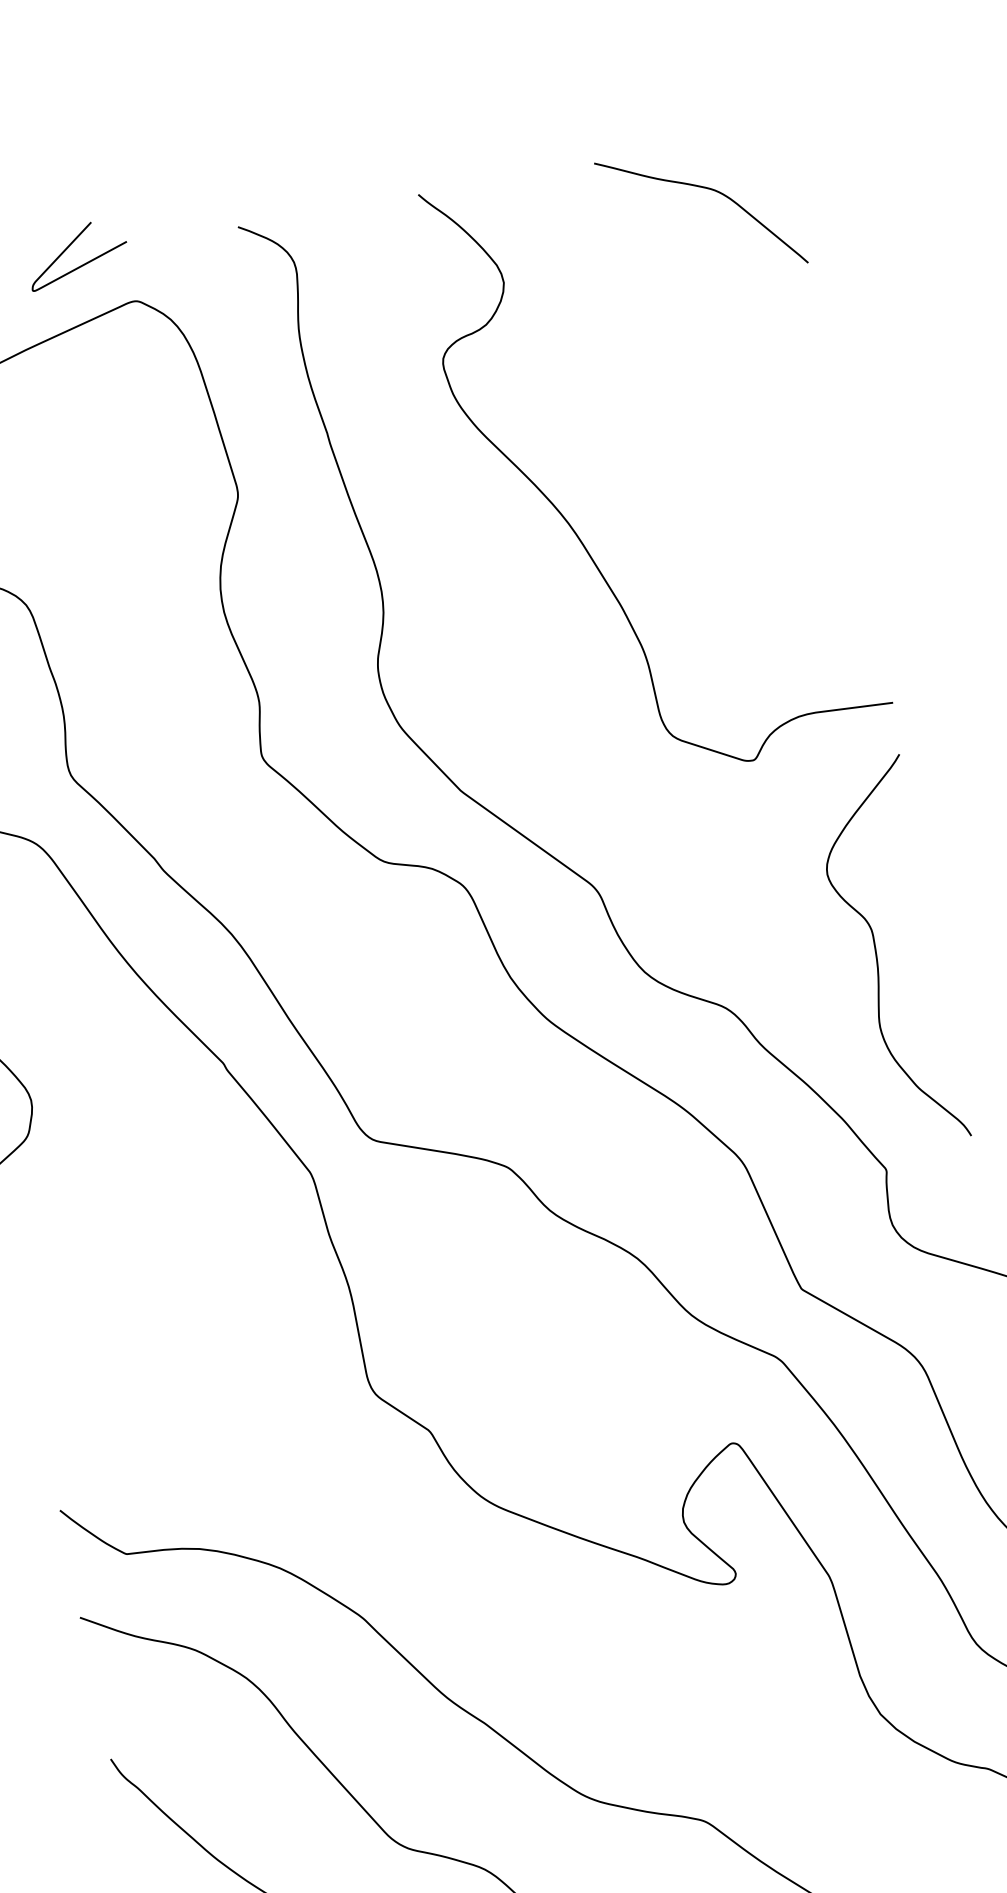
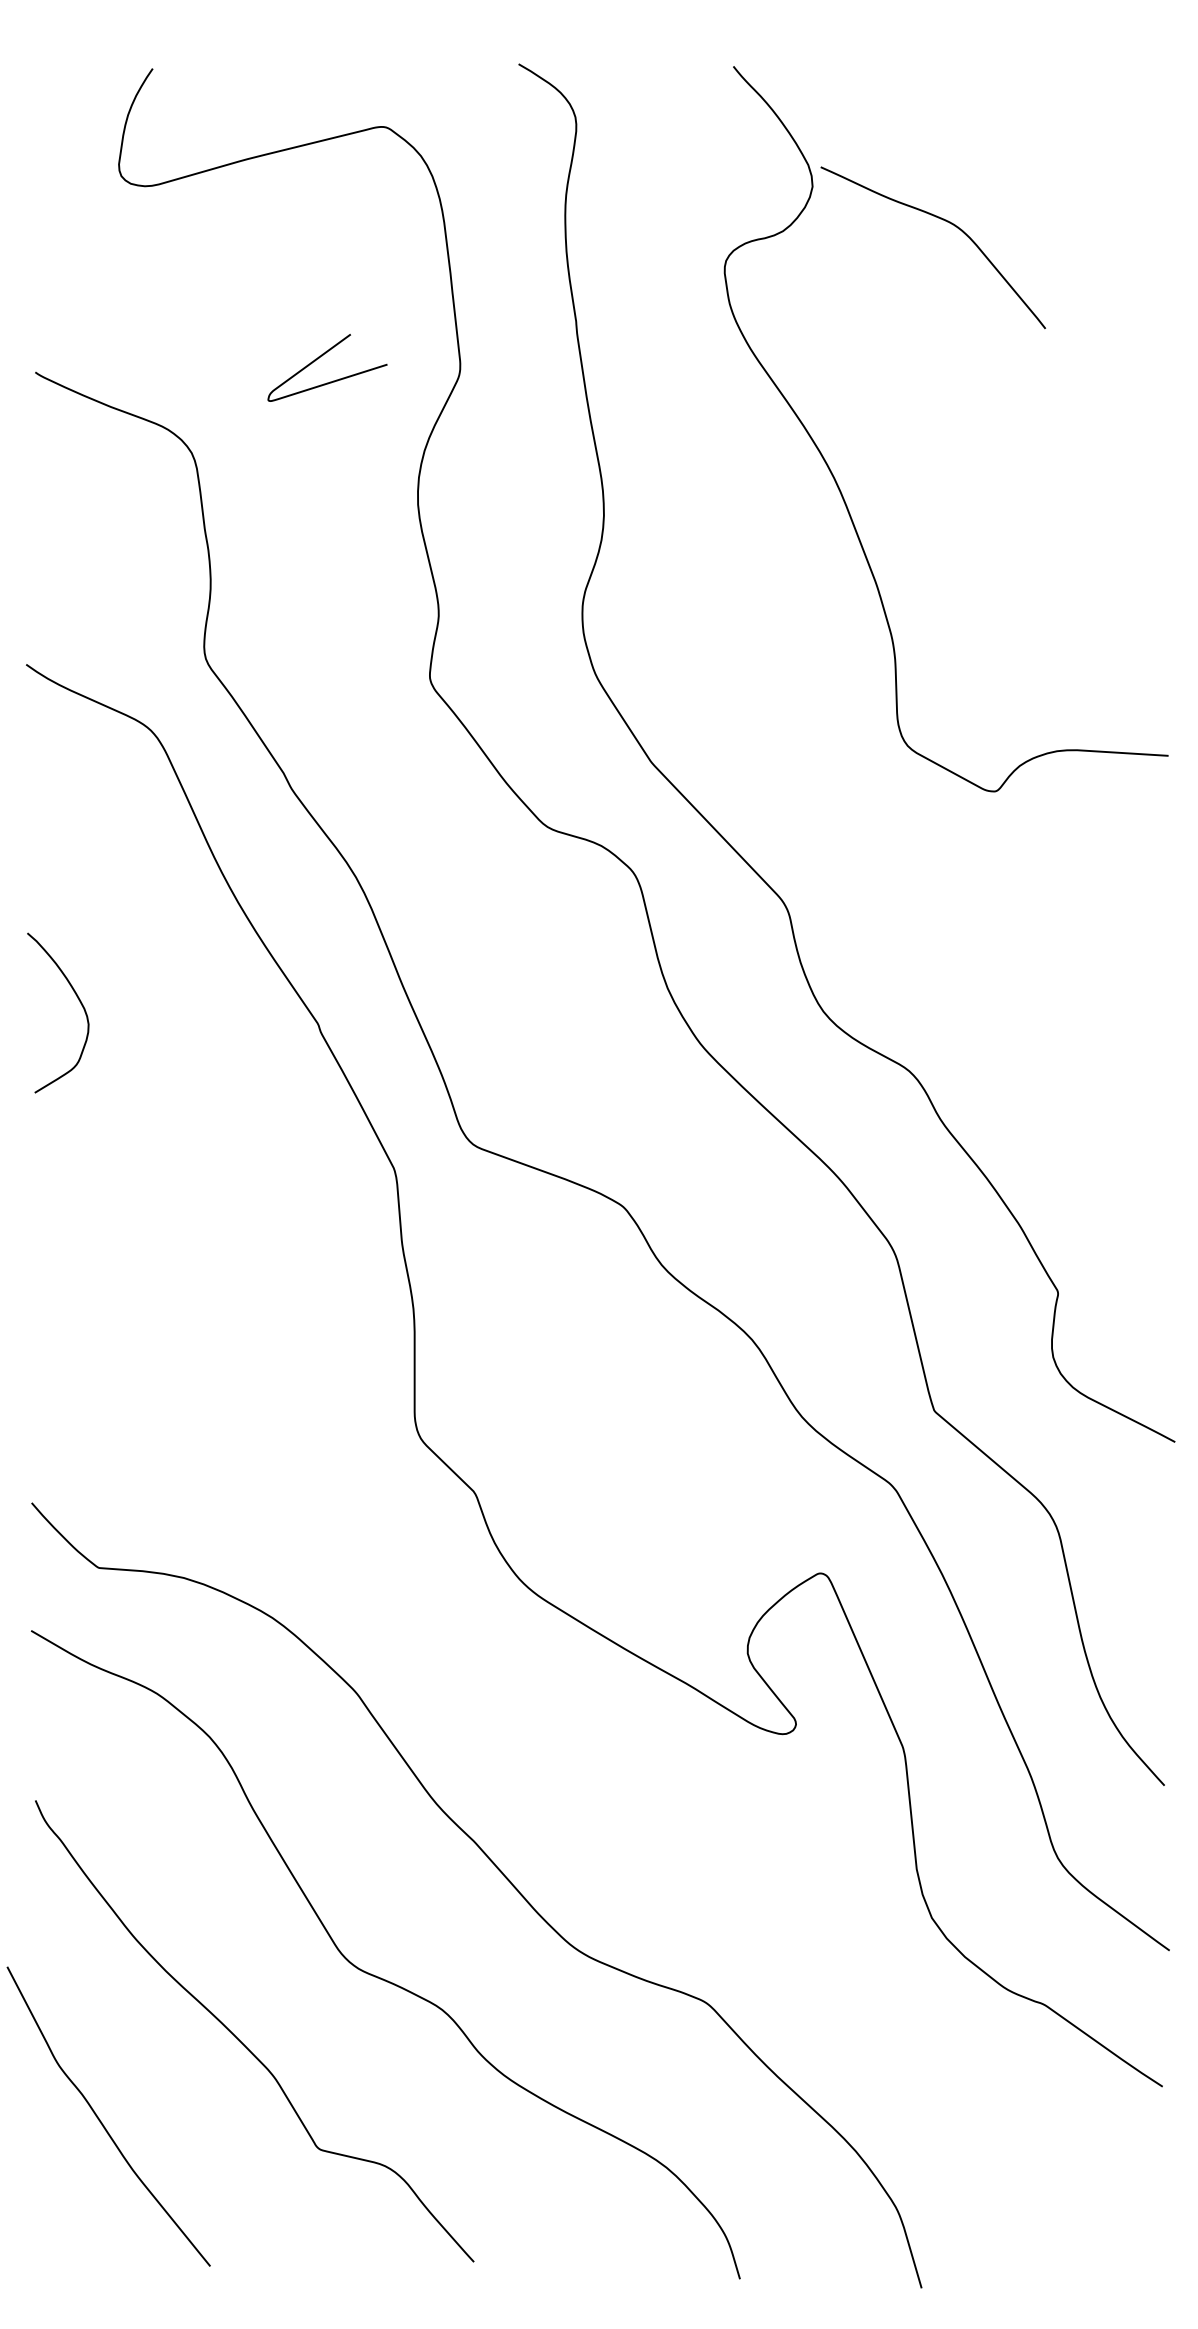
curve: (704, 188) -> (942, 220), moved
curve: (68, 247) -> (319, 358), moved
curve: (877, 955) -> (1094, 1043), removed

